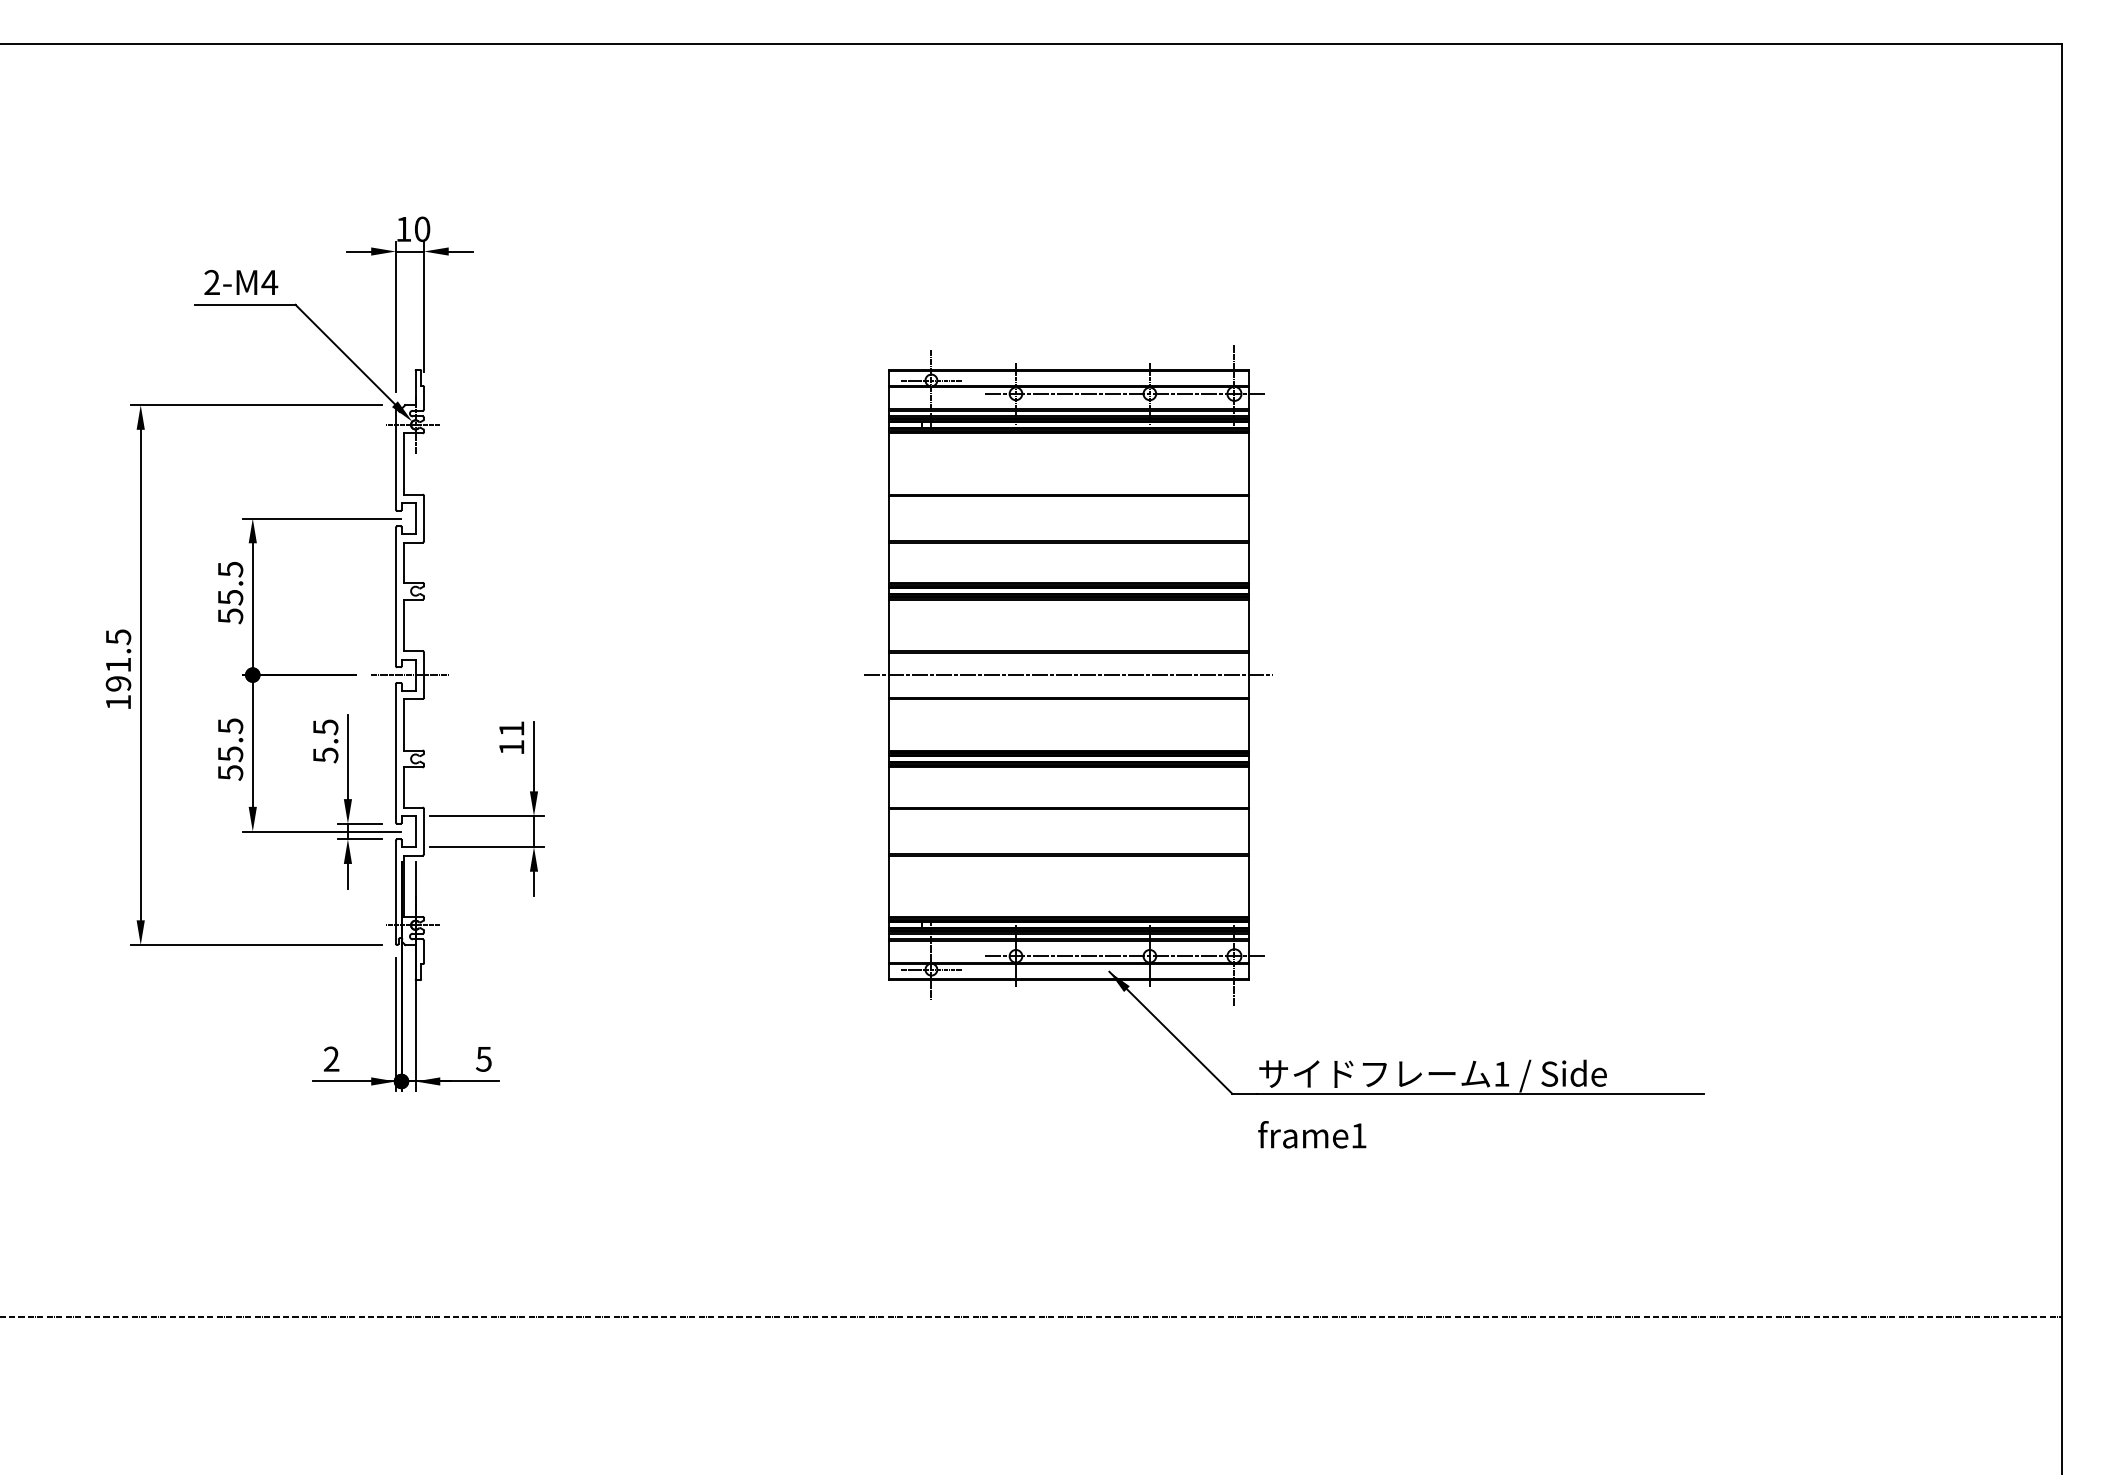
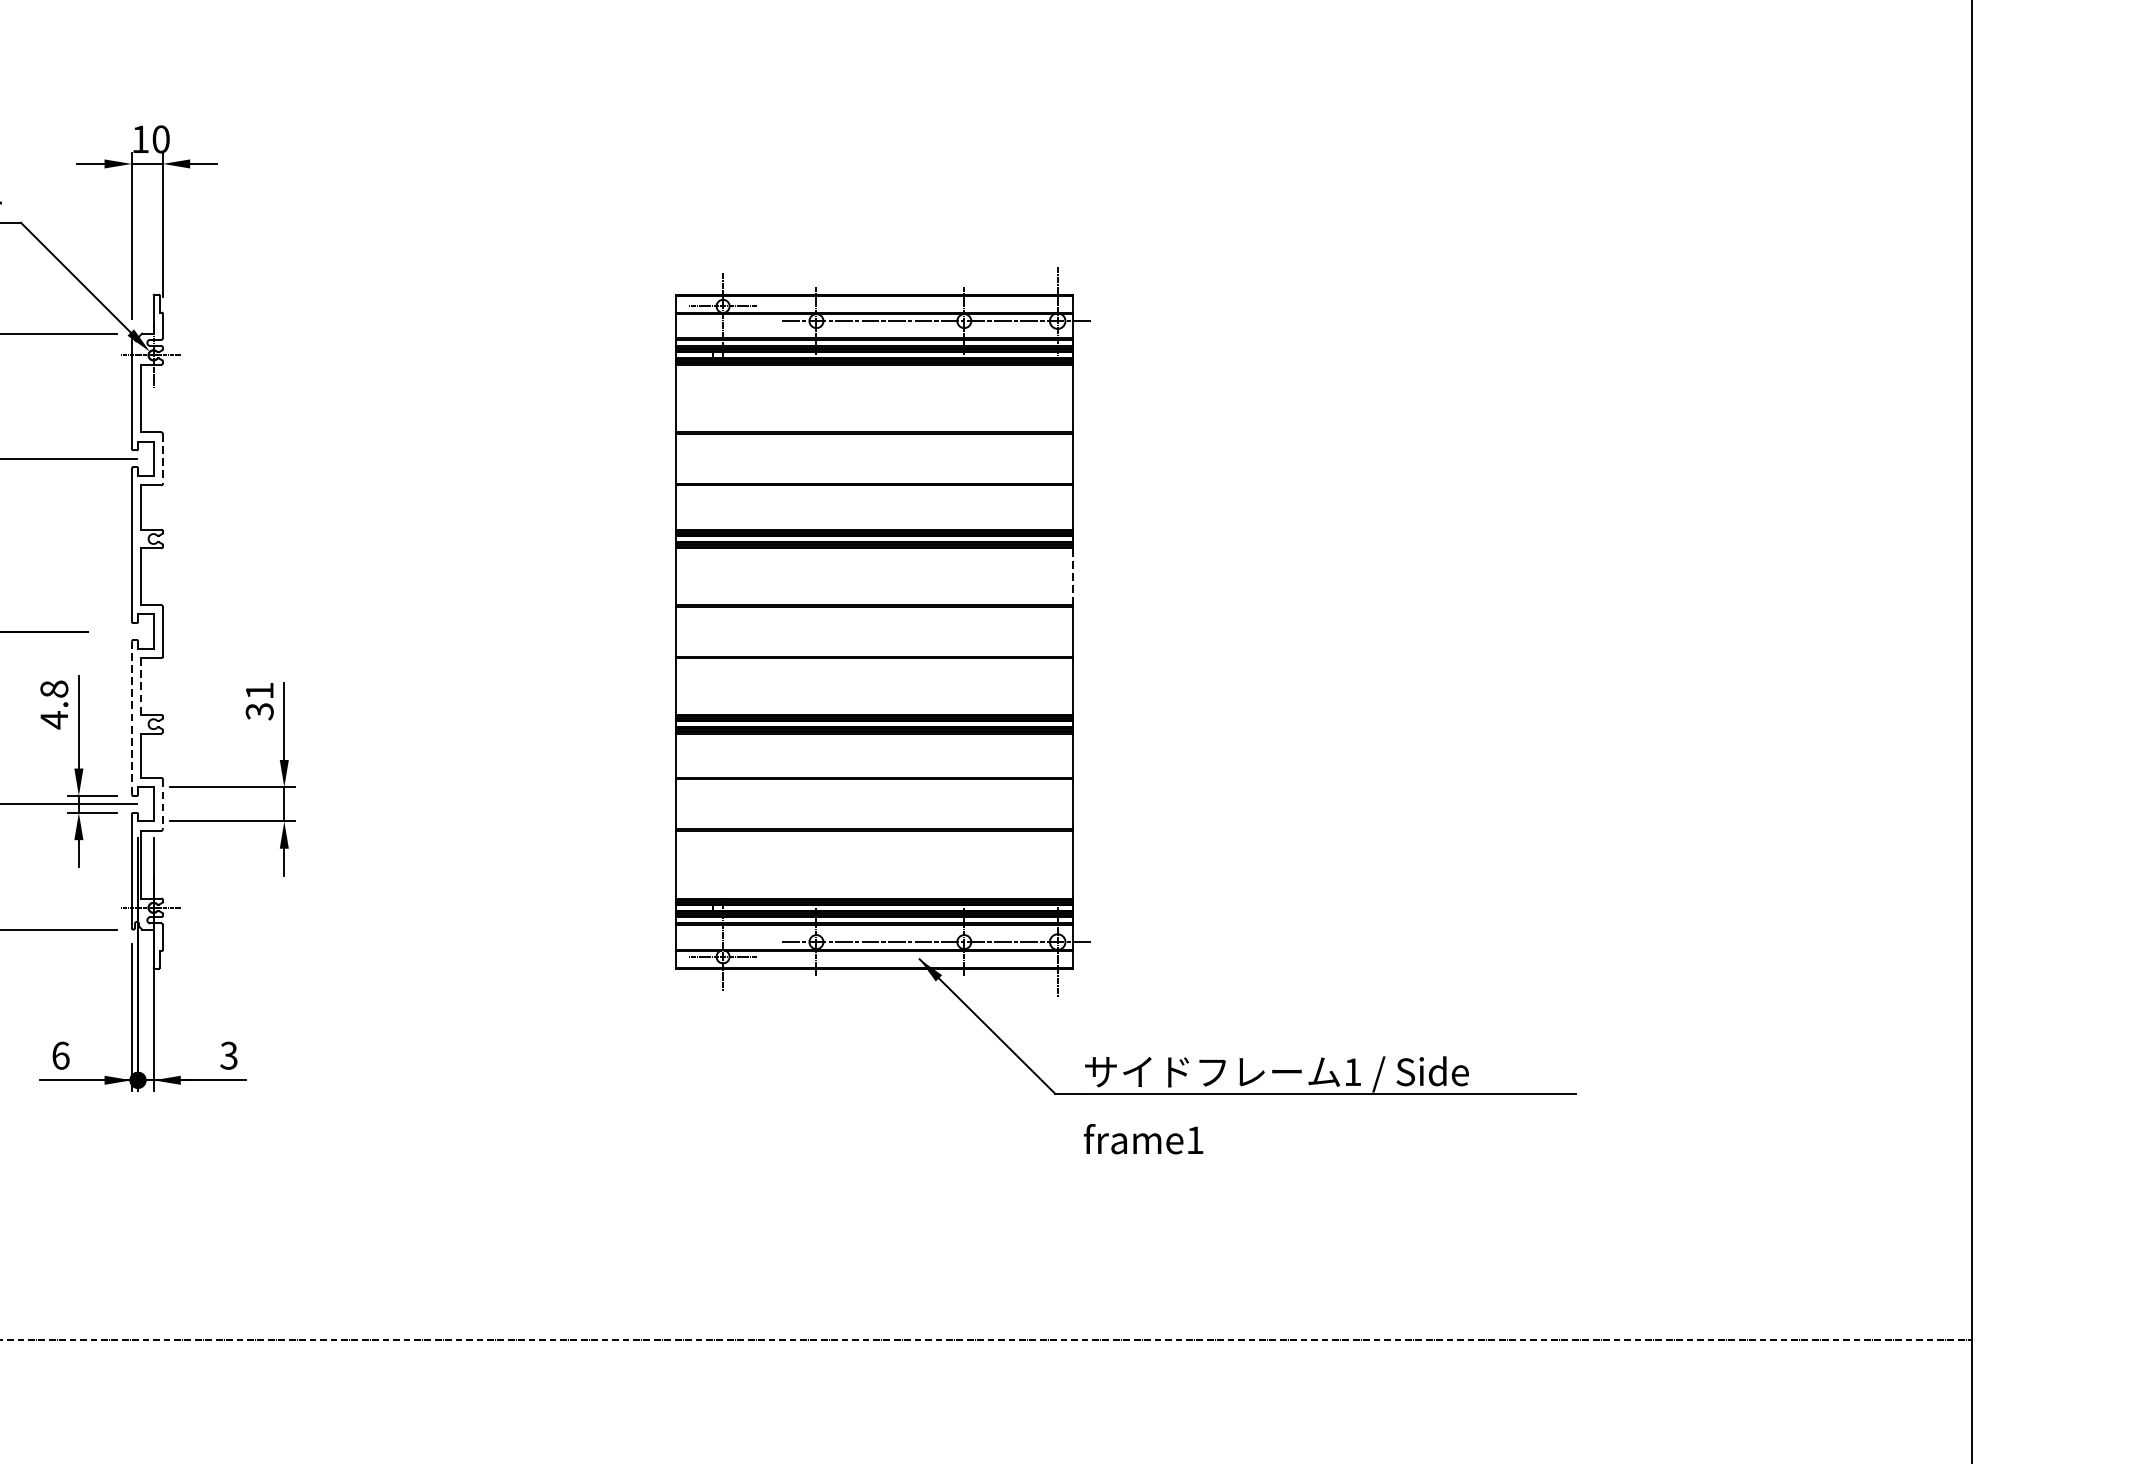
line: (424, 518) -> (163, 458), solid -> dashed
line: (1248, 625) -> (1073, 576), solid -> dashed
line: (409, 675) -> (146, 632), removed
line: (1068, 675) -> (874, 632), removed
line: (404, 724) -> (141, 686), solid -> dashed
text: (325, 741) -> (54, 704), 5.5 -> 4.8
text: (511, 747) -> (259, 711), 11 -> 31
line: (395, 752) -> (131, 717), solid -> dashed
line: (424, 831) -> (163, 804), solid -> dashed
text: (331, 1058) -> (60, 1054), 2 -> 6
text: (483, 1058) -> (228, 1054), 5 -> 3

